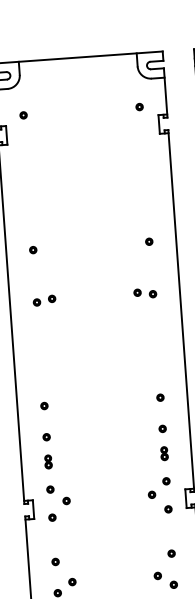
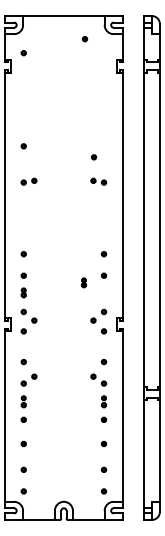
part: (138, 107) -> (84, 39), moved
part: (148, 242) -> (93, 157), moved
part: (163, 453) -> (83, 282), moved

